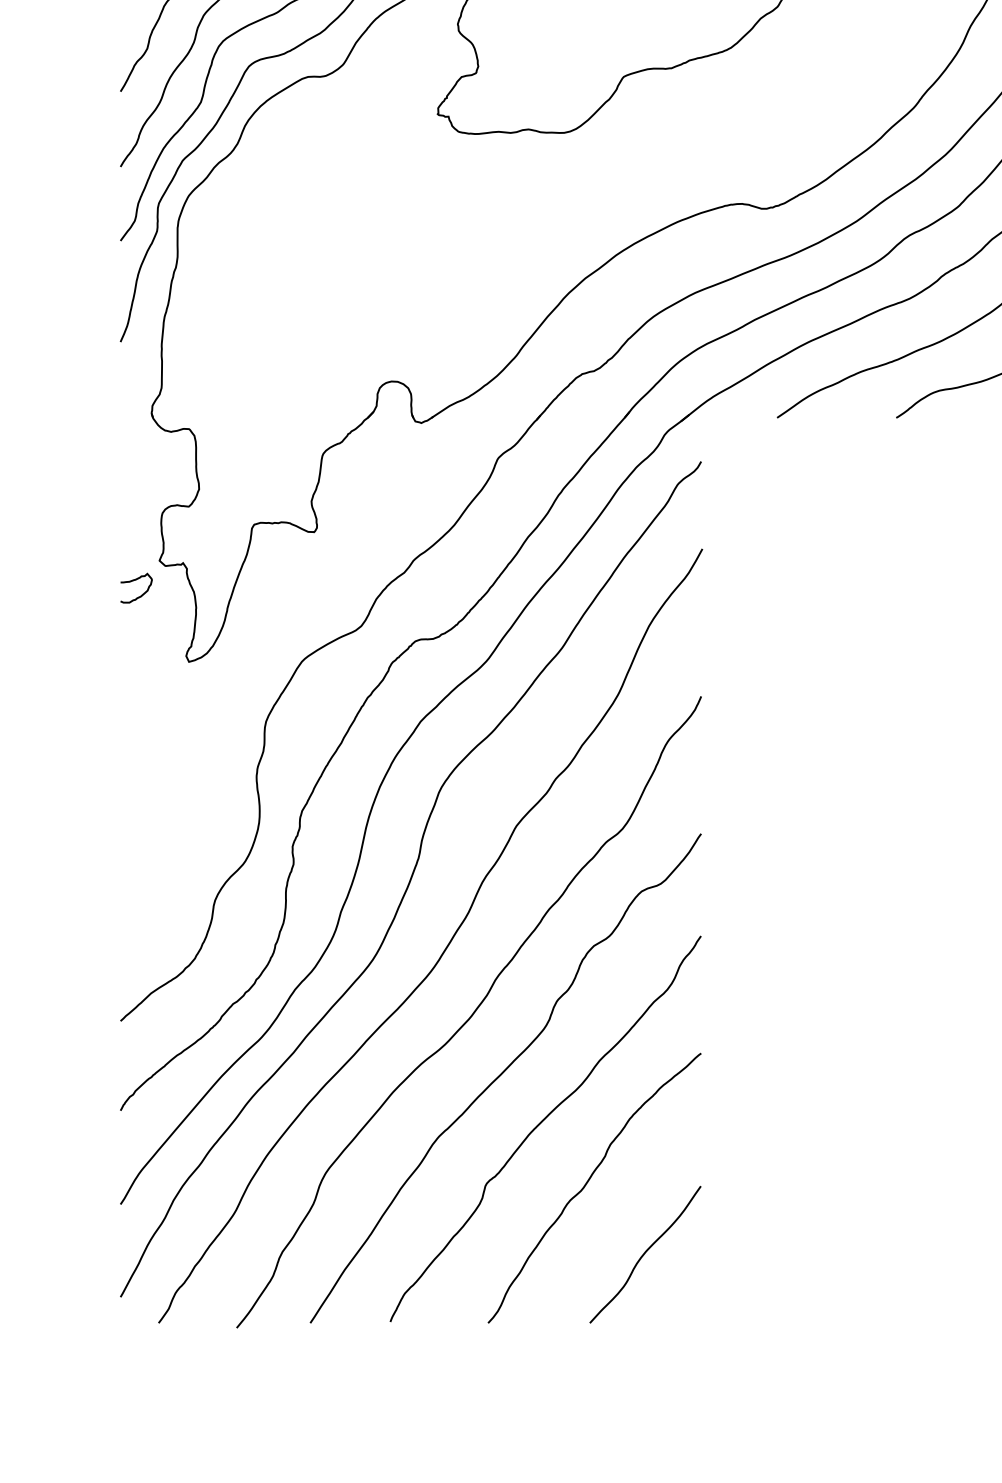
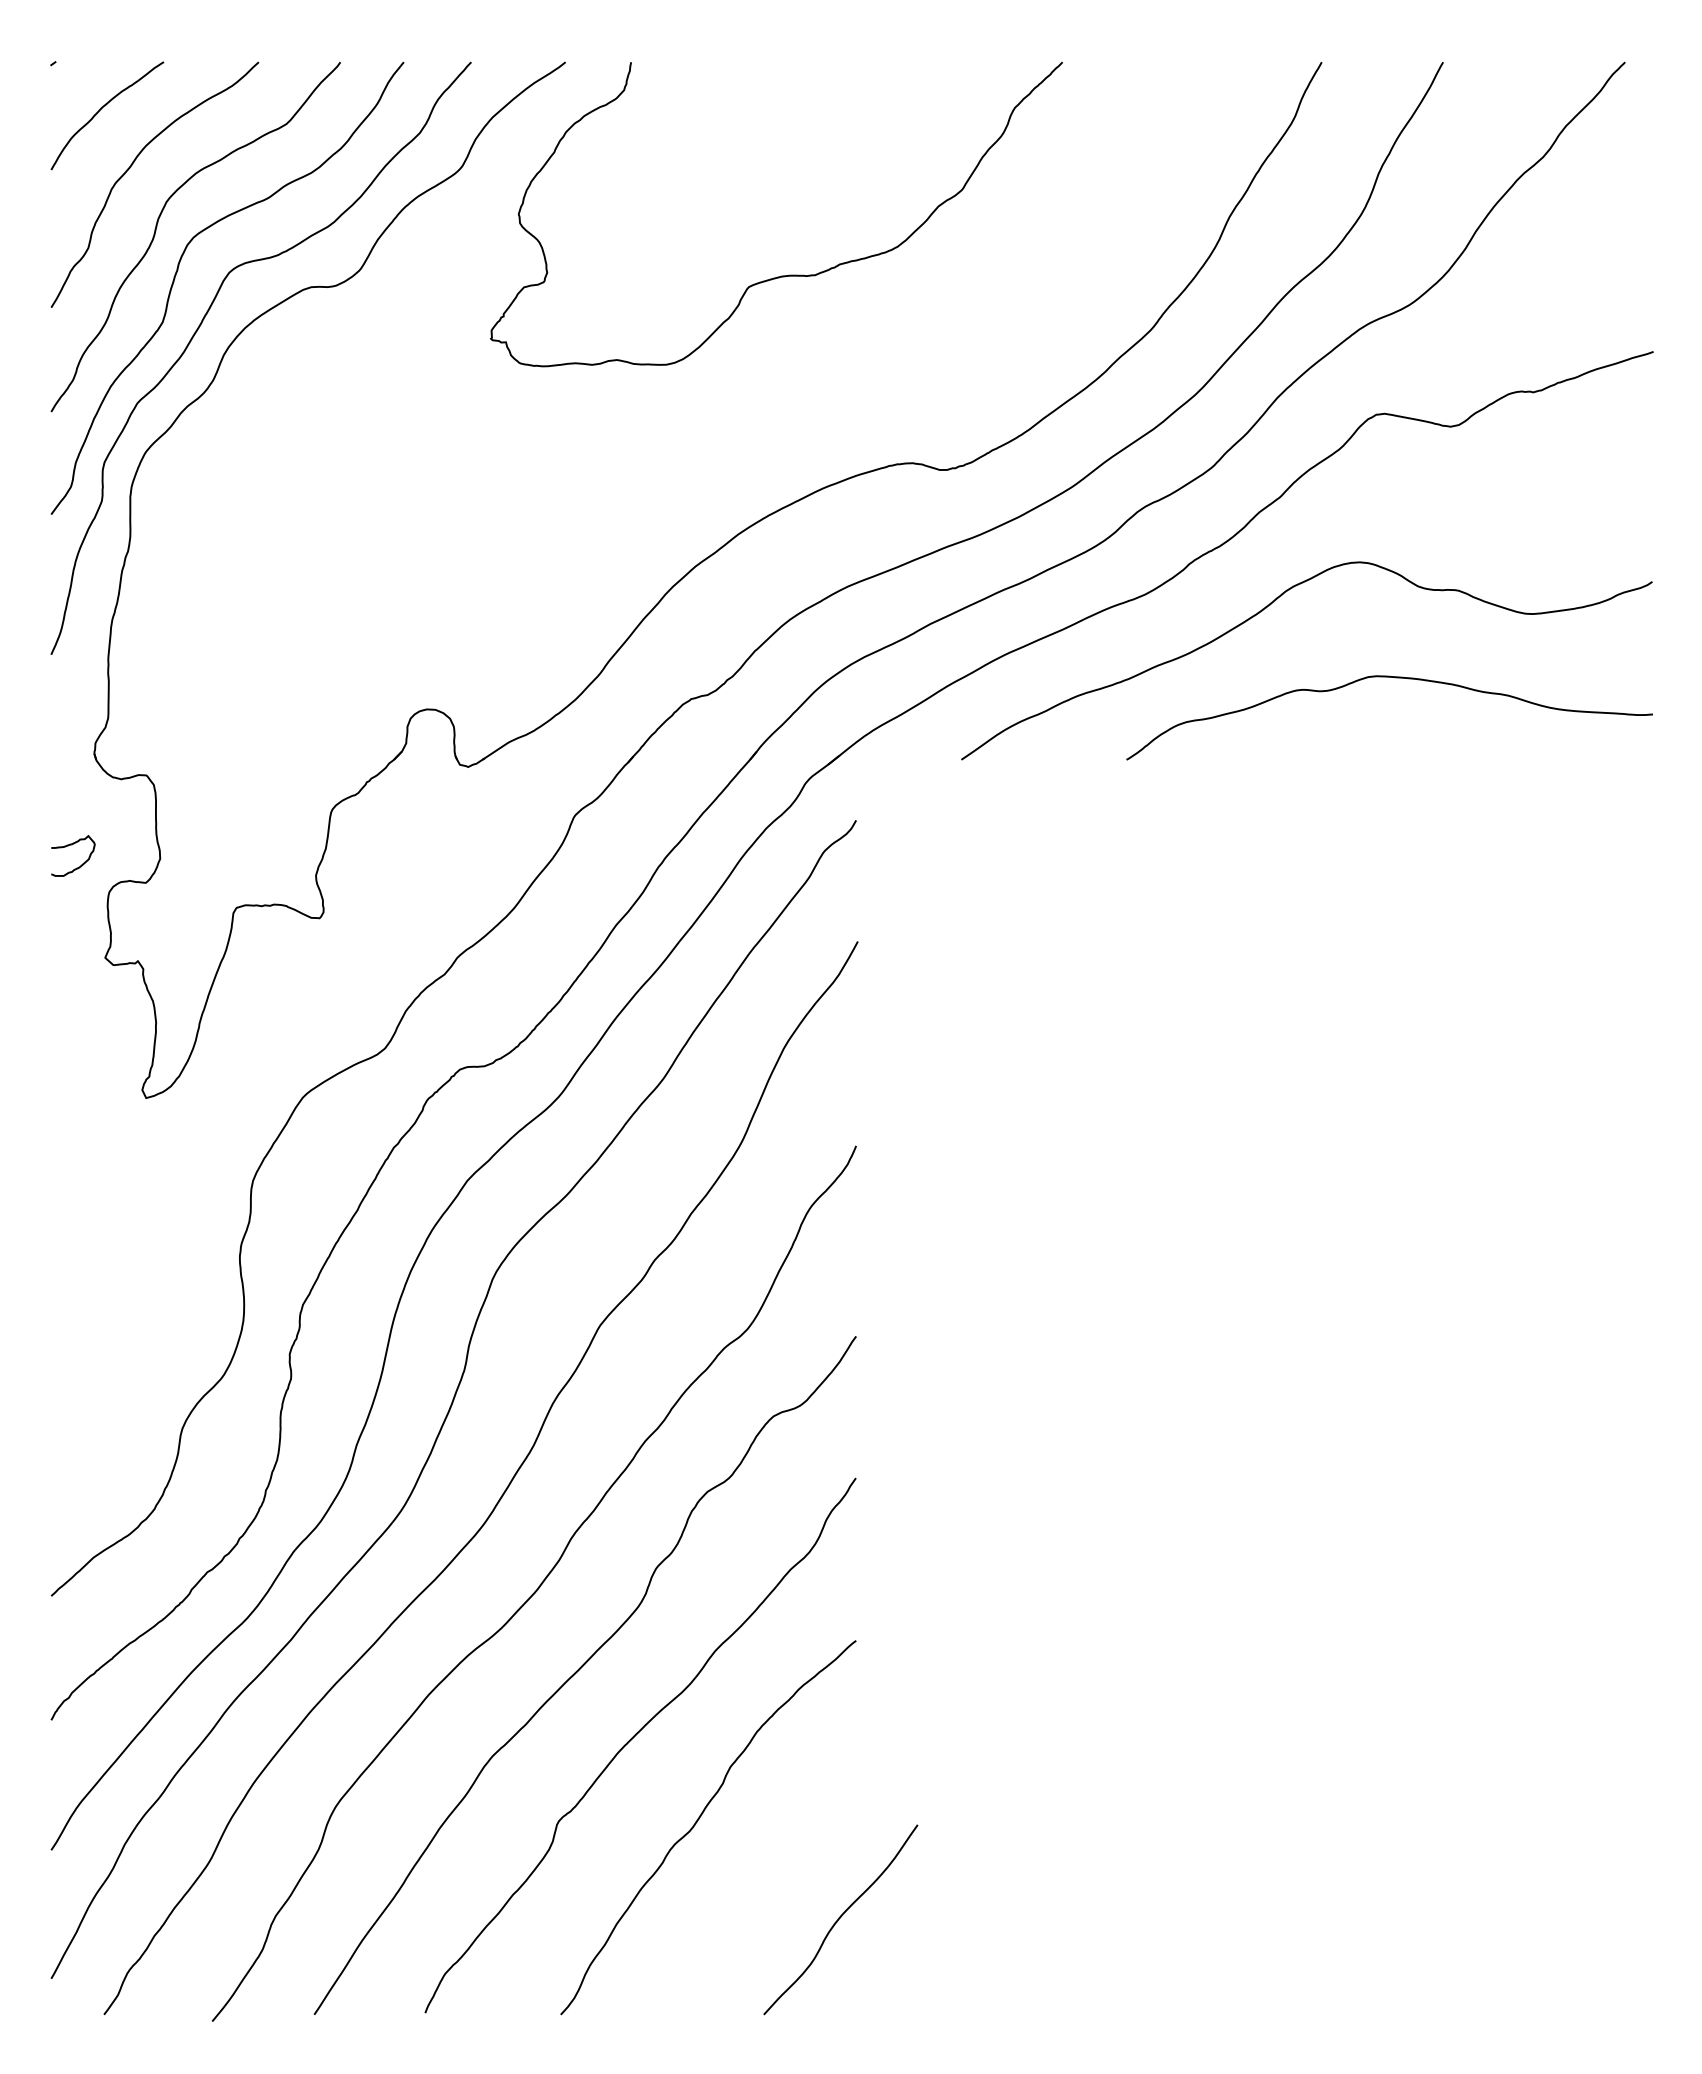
curve: (135, 580) -> (71, 845), moved
curve: (645, 1253) -> (840, 1918), moved

